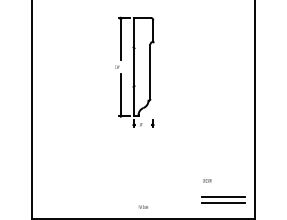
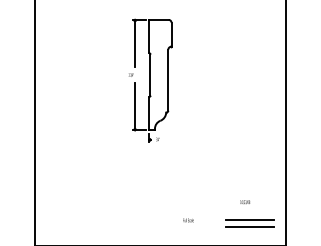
part: (152, 123) -> (170, 138), removed
text: (207, 180) -> (245, 201), moved
text: (142, 206) -> (187, 219), moved

